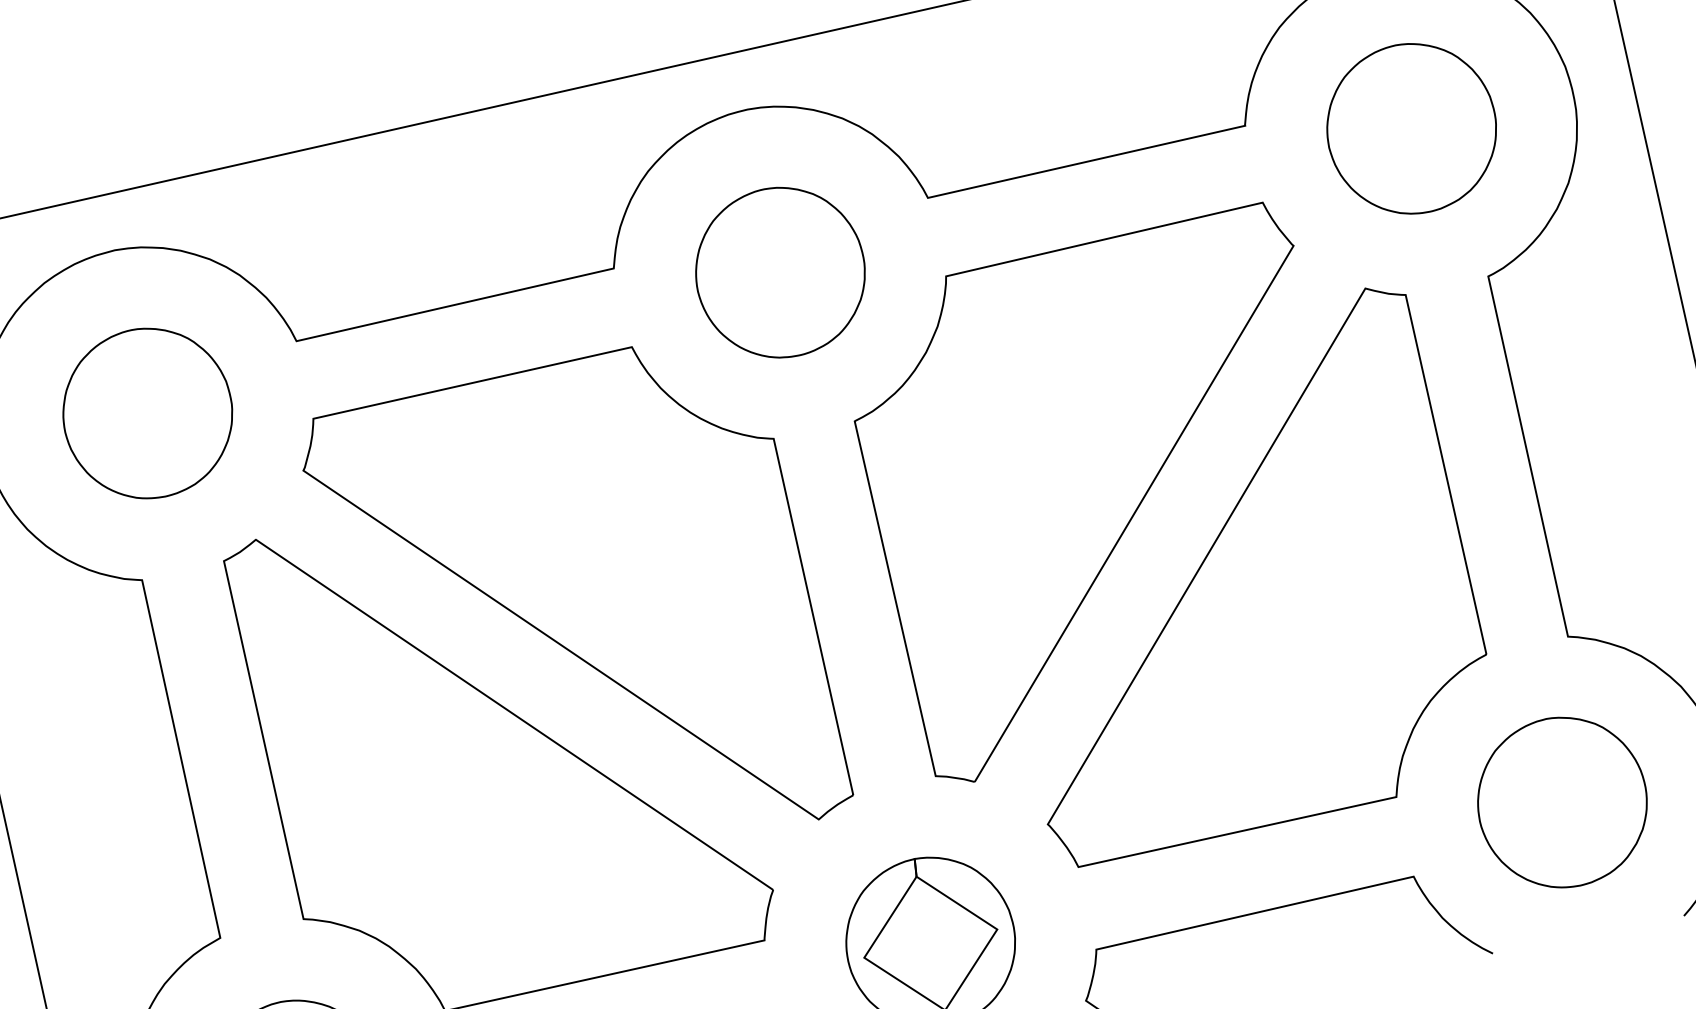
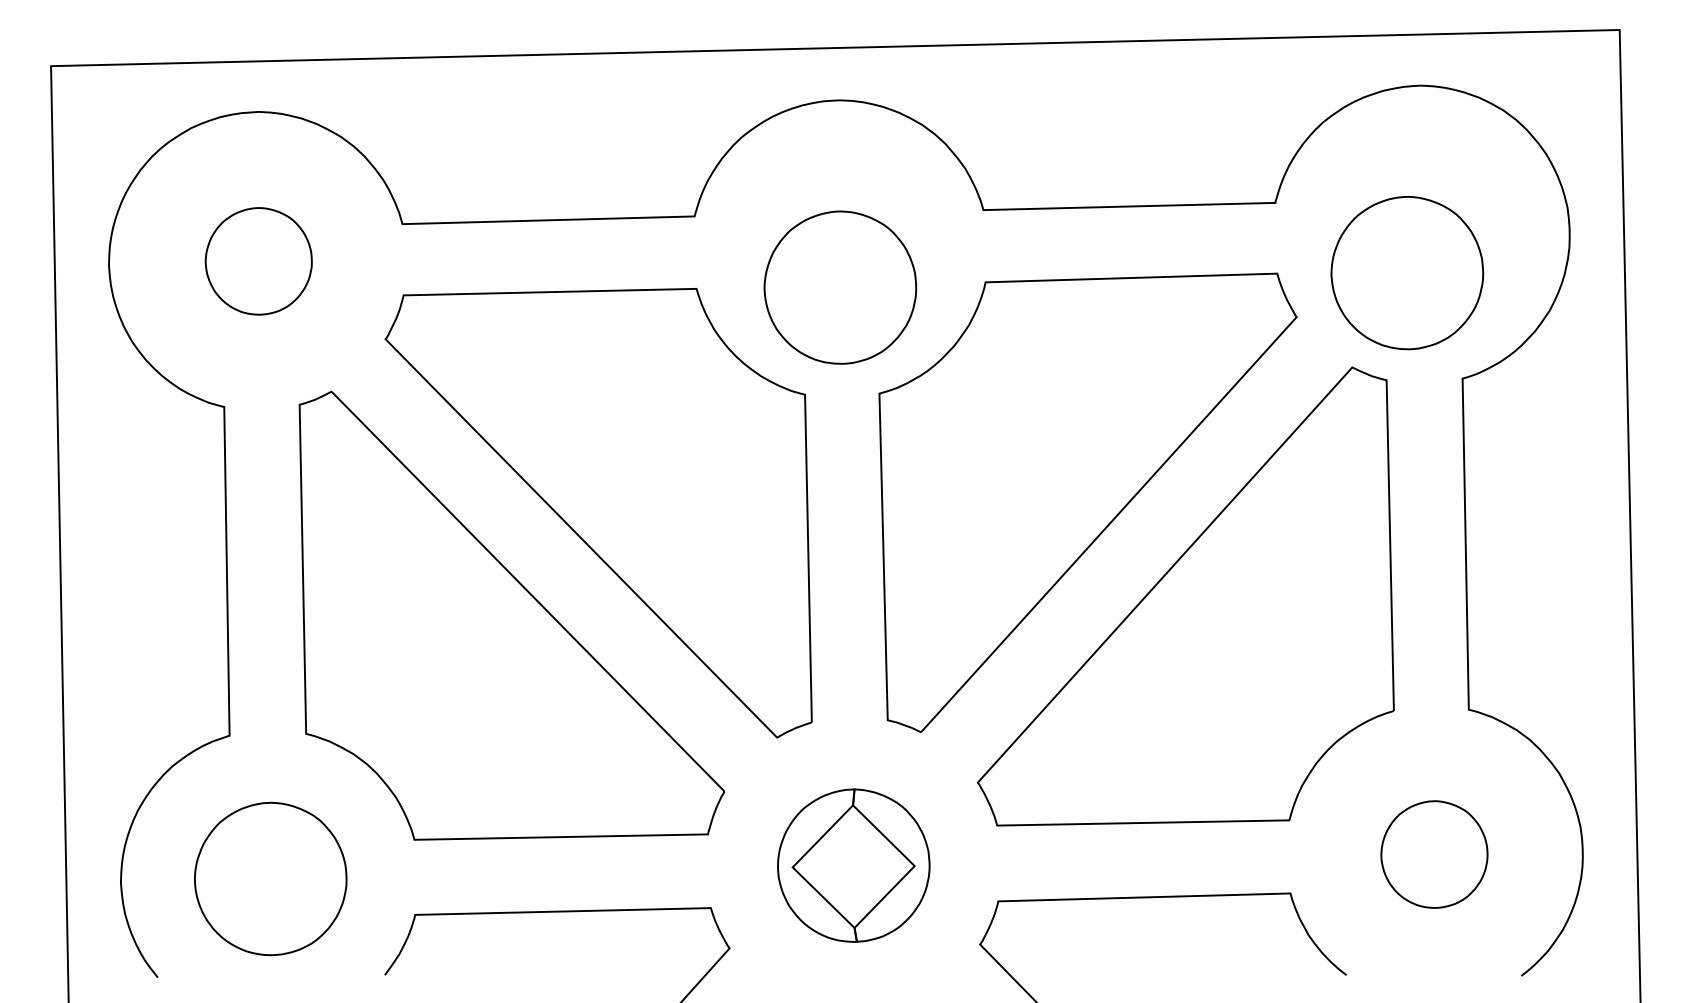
part: (1411, 129) -> (1407, 273), moved
part: (780, 272) -> (840, 287), moved
part: (147, 413) -> (258, 261), size x0.7
part: (1562, 802) -> (1434, 854), size x0.7

